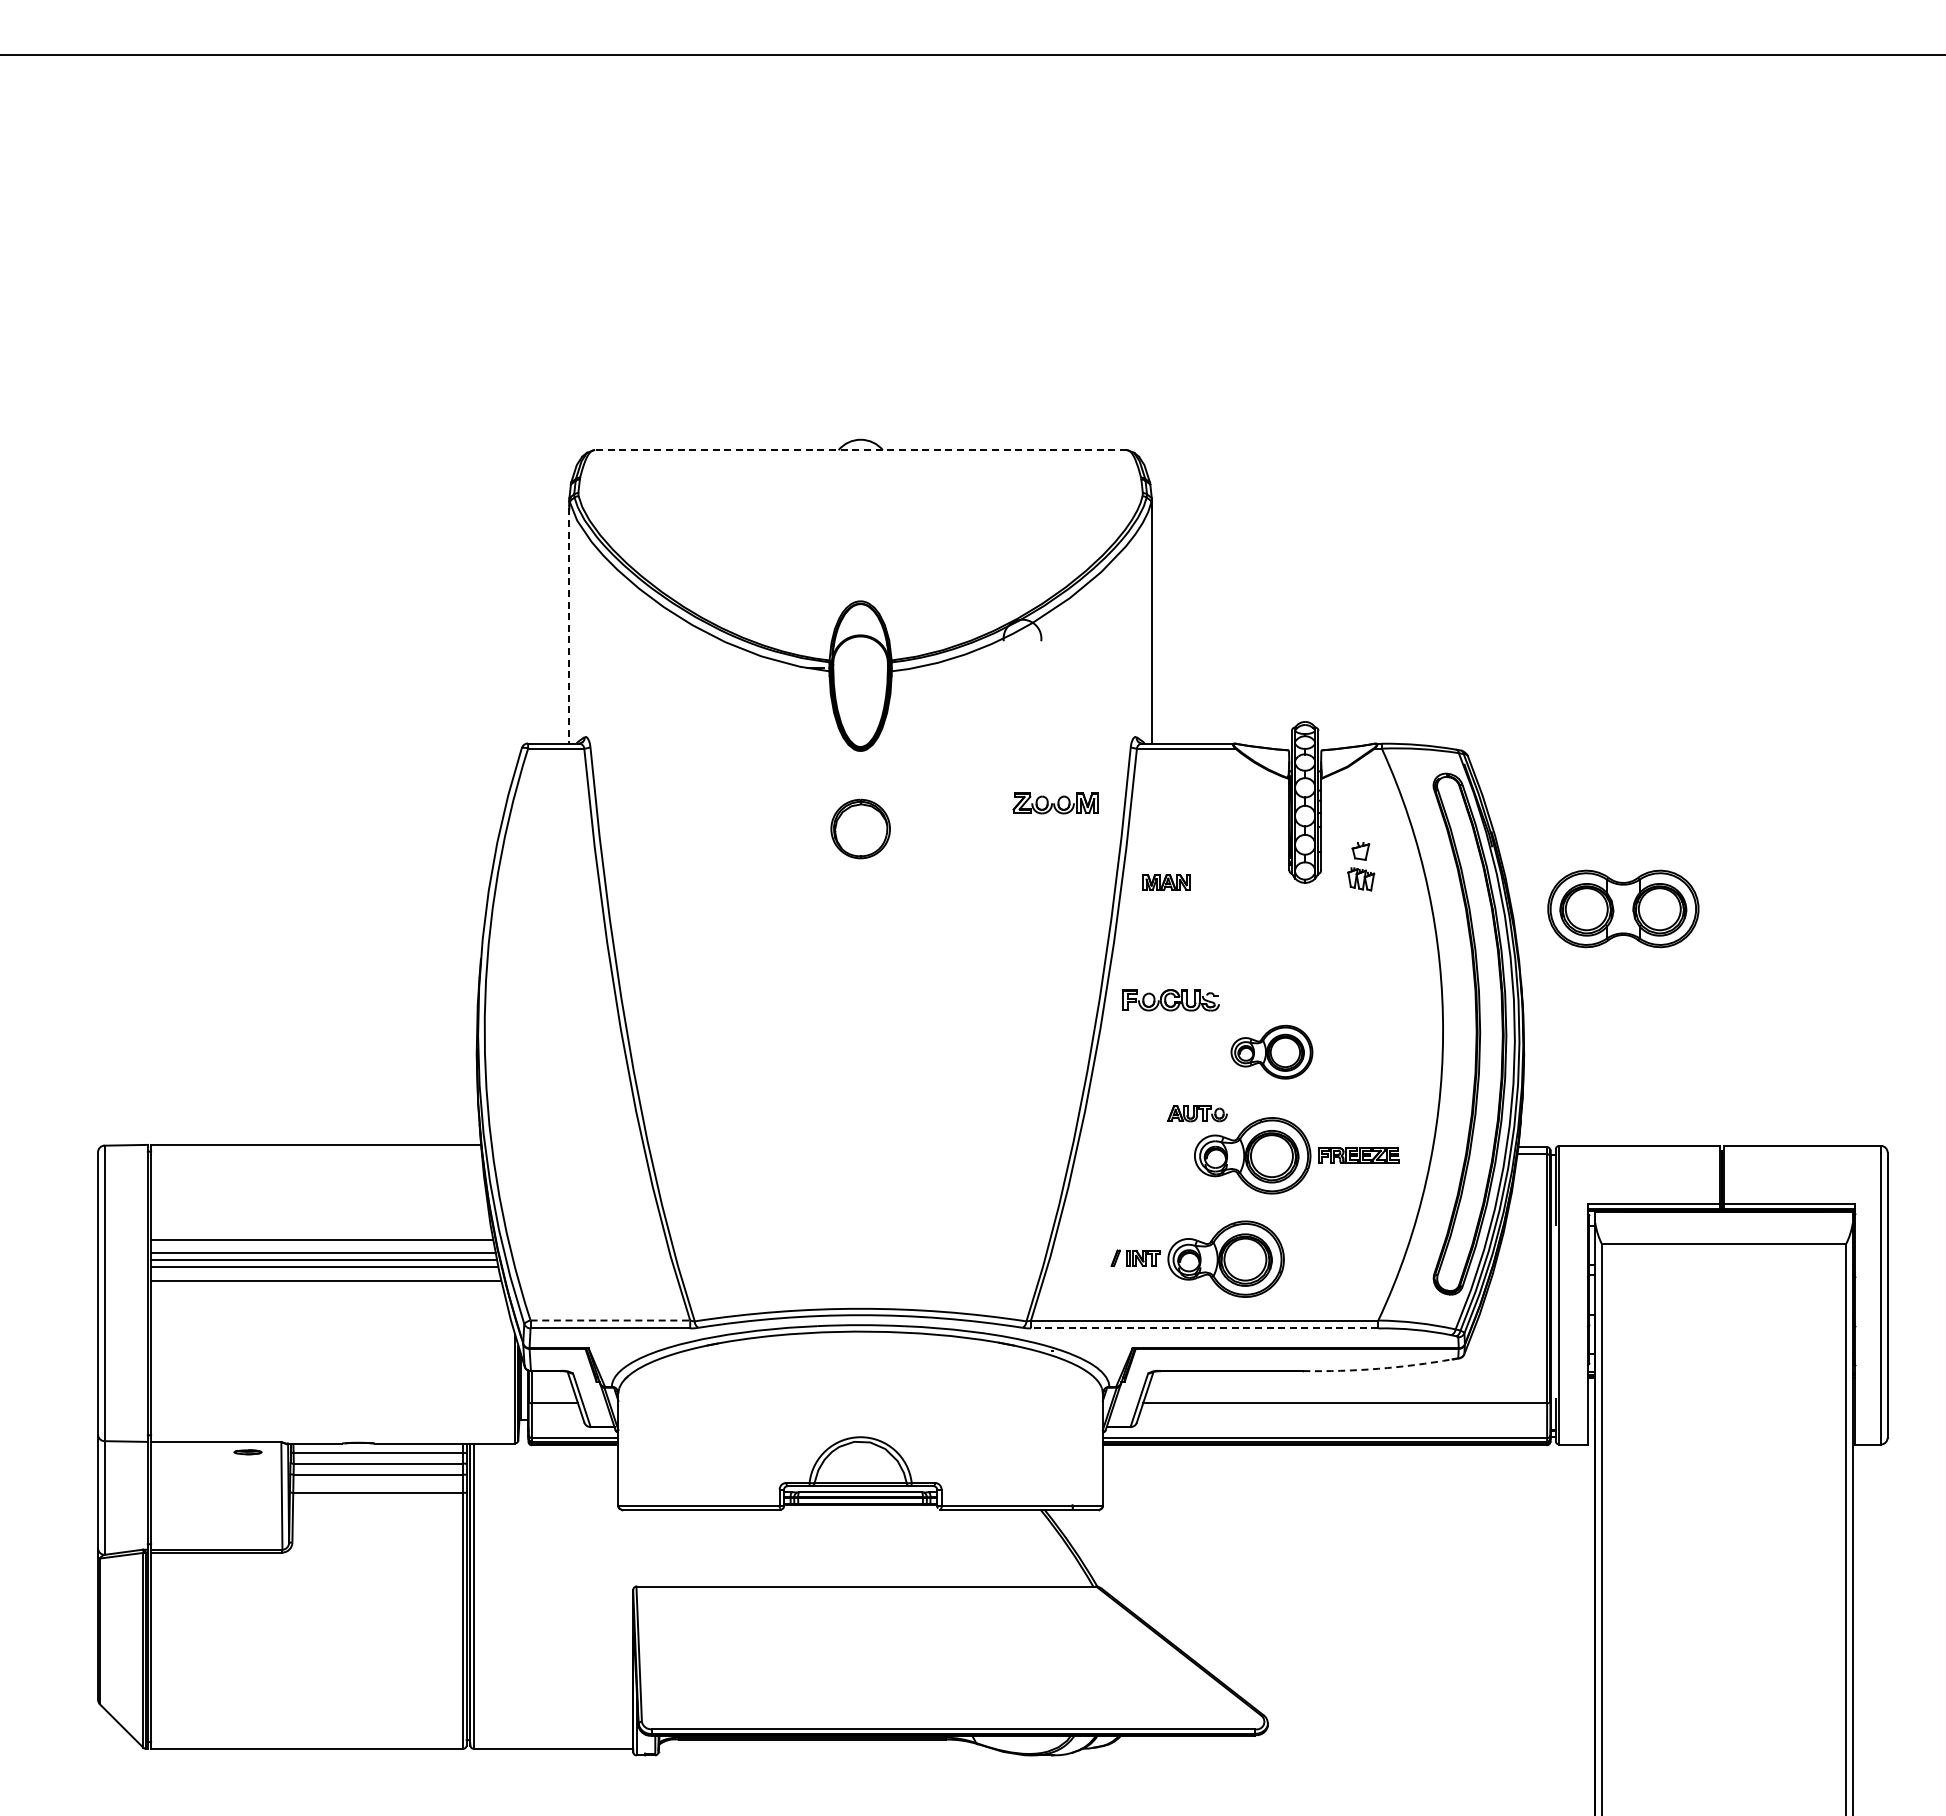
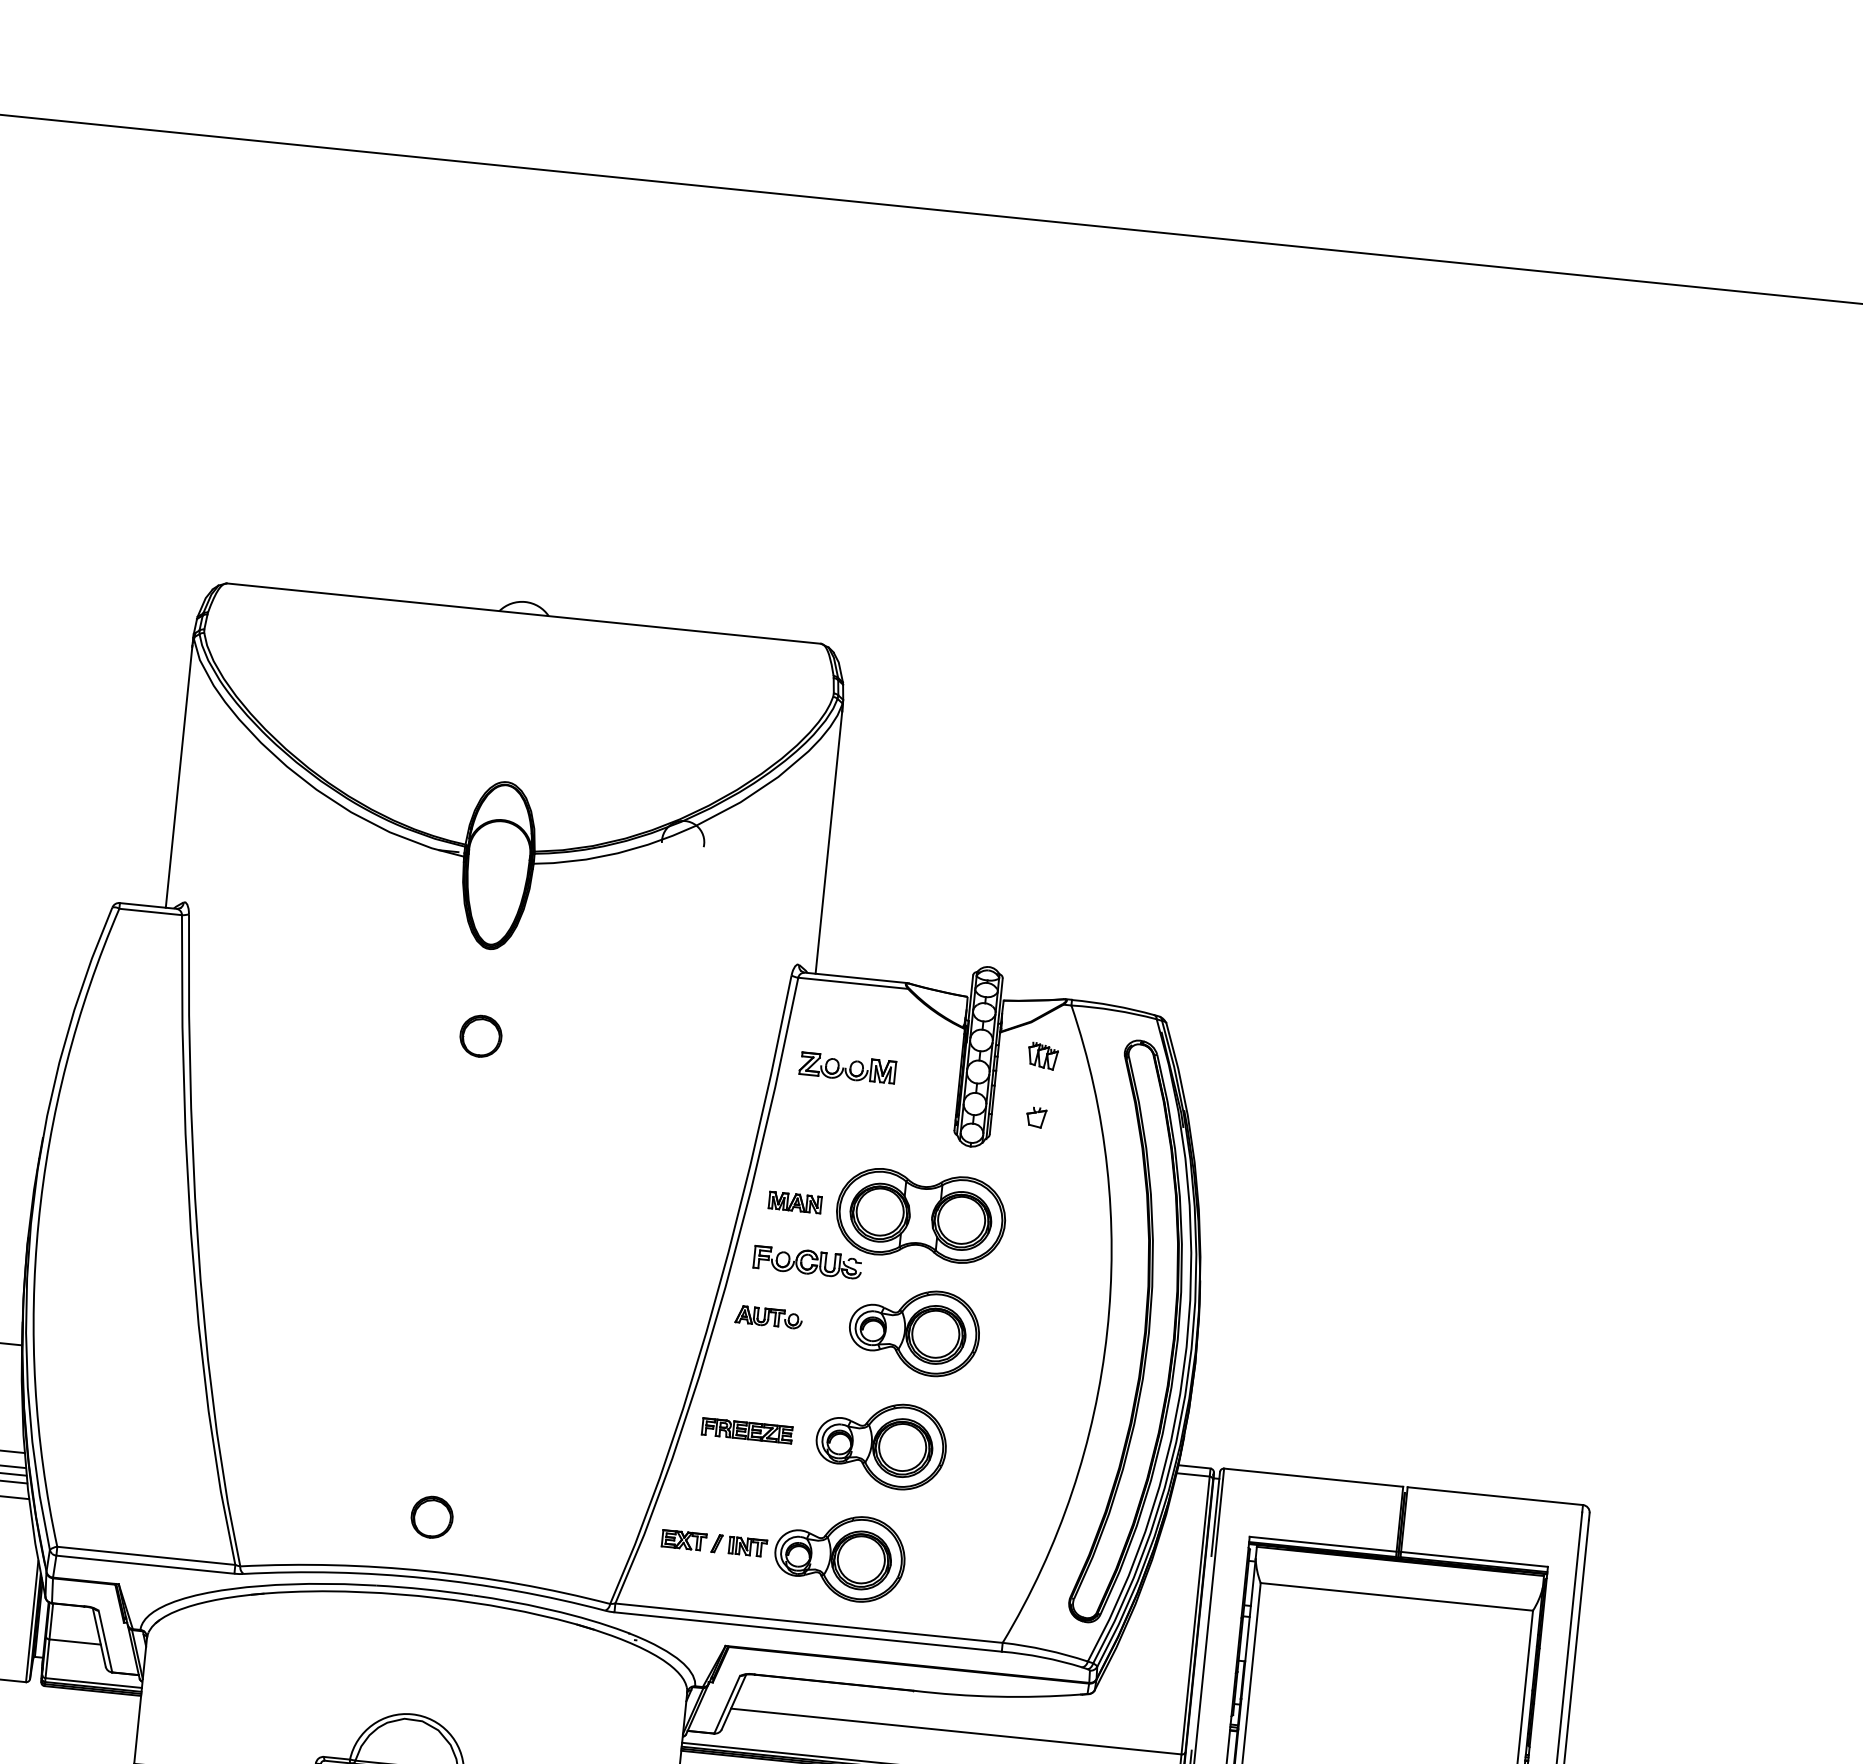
line: (860, 450) -> (523, 613), dashed -> solid
line: (569, 625) -> (179, 776), dashed -> solid
part: (1055, 803) -> (847, 1068), moved
part: (860, 829) -> (480, 1036), size x0.62
part: (1361, 879) -> (1043, 1056), moved
part: (1166, 882) -> (795, 1202), moved
part: (1623, 908) -> (921, 1215), moved
part: (1271, 1051) -> (914, 1330), size x1.43
part: (1197, 1113) -> (768, 1317), moved
part: (1358, 1155) -> (747, 1430), moved
part: (1086, 1257) -> (684, 1539), added
part: (860, 1260) -> (432, 1517), added
line: (610, 1320) -> (146, 1555), dashed -> solid
line: (1204, 1328) -> (807, 1632), dashed -> solid
arc: (1378, 1368) -> (997, 1696), dashed -> solid

